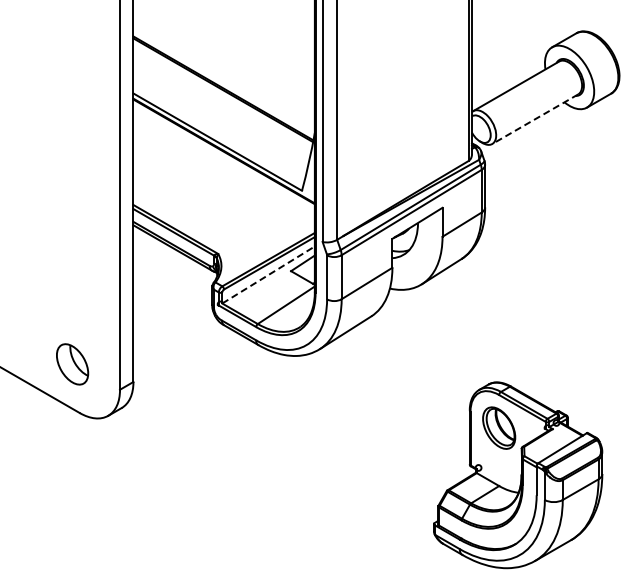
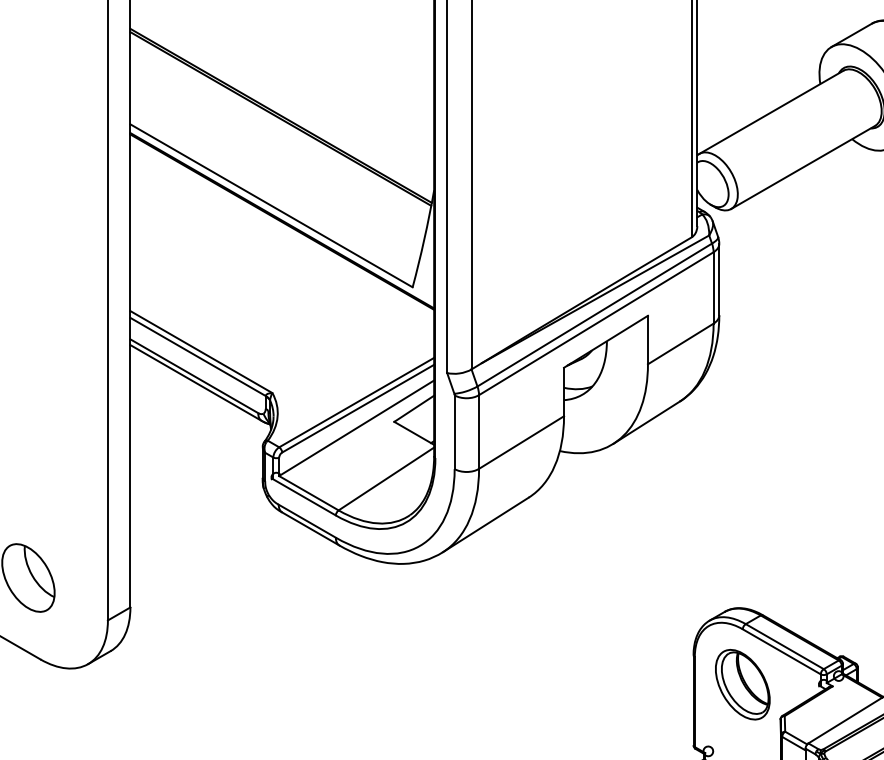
line: (535, 119) -> (803, 167), dashed -> solid
line: (269, 274) -> (358, 427), dashed -> solid

